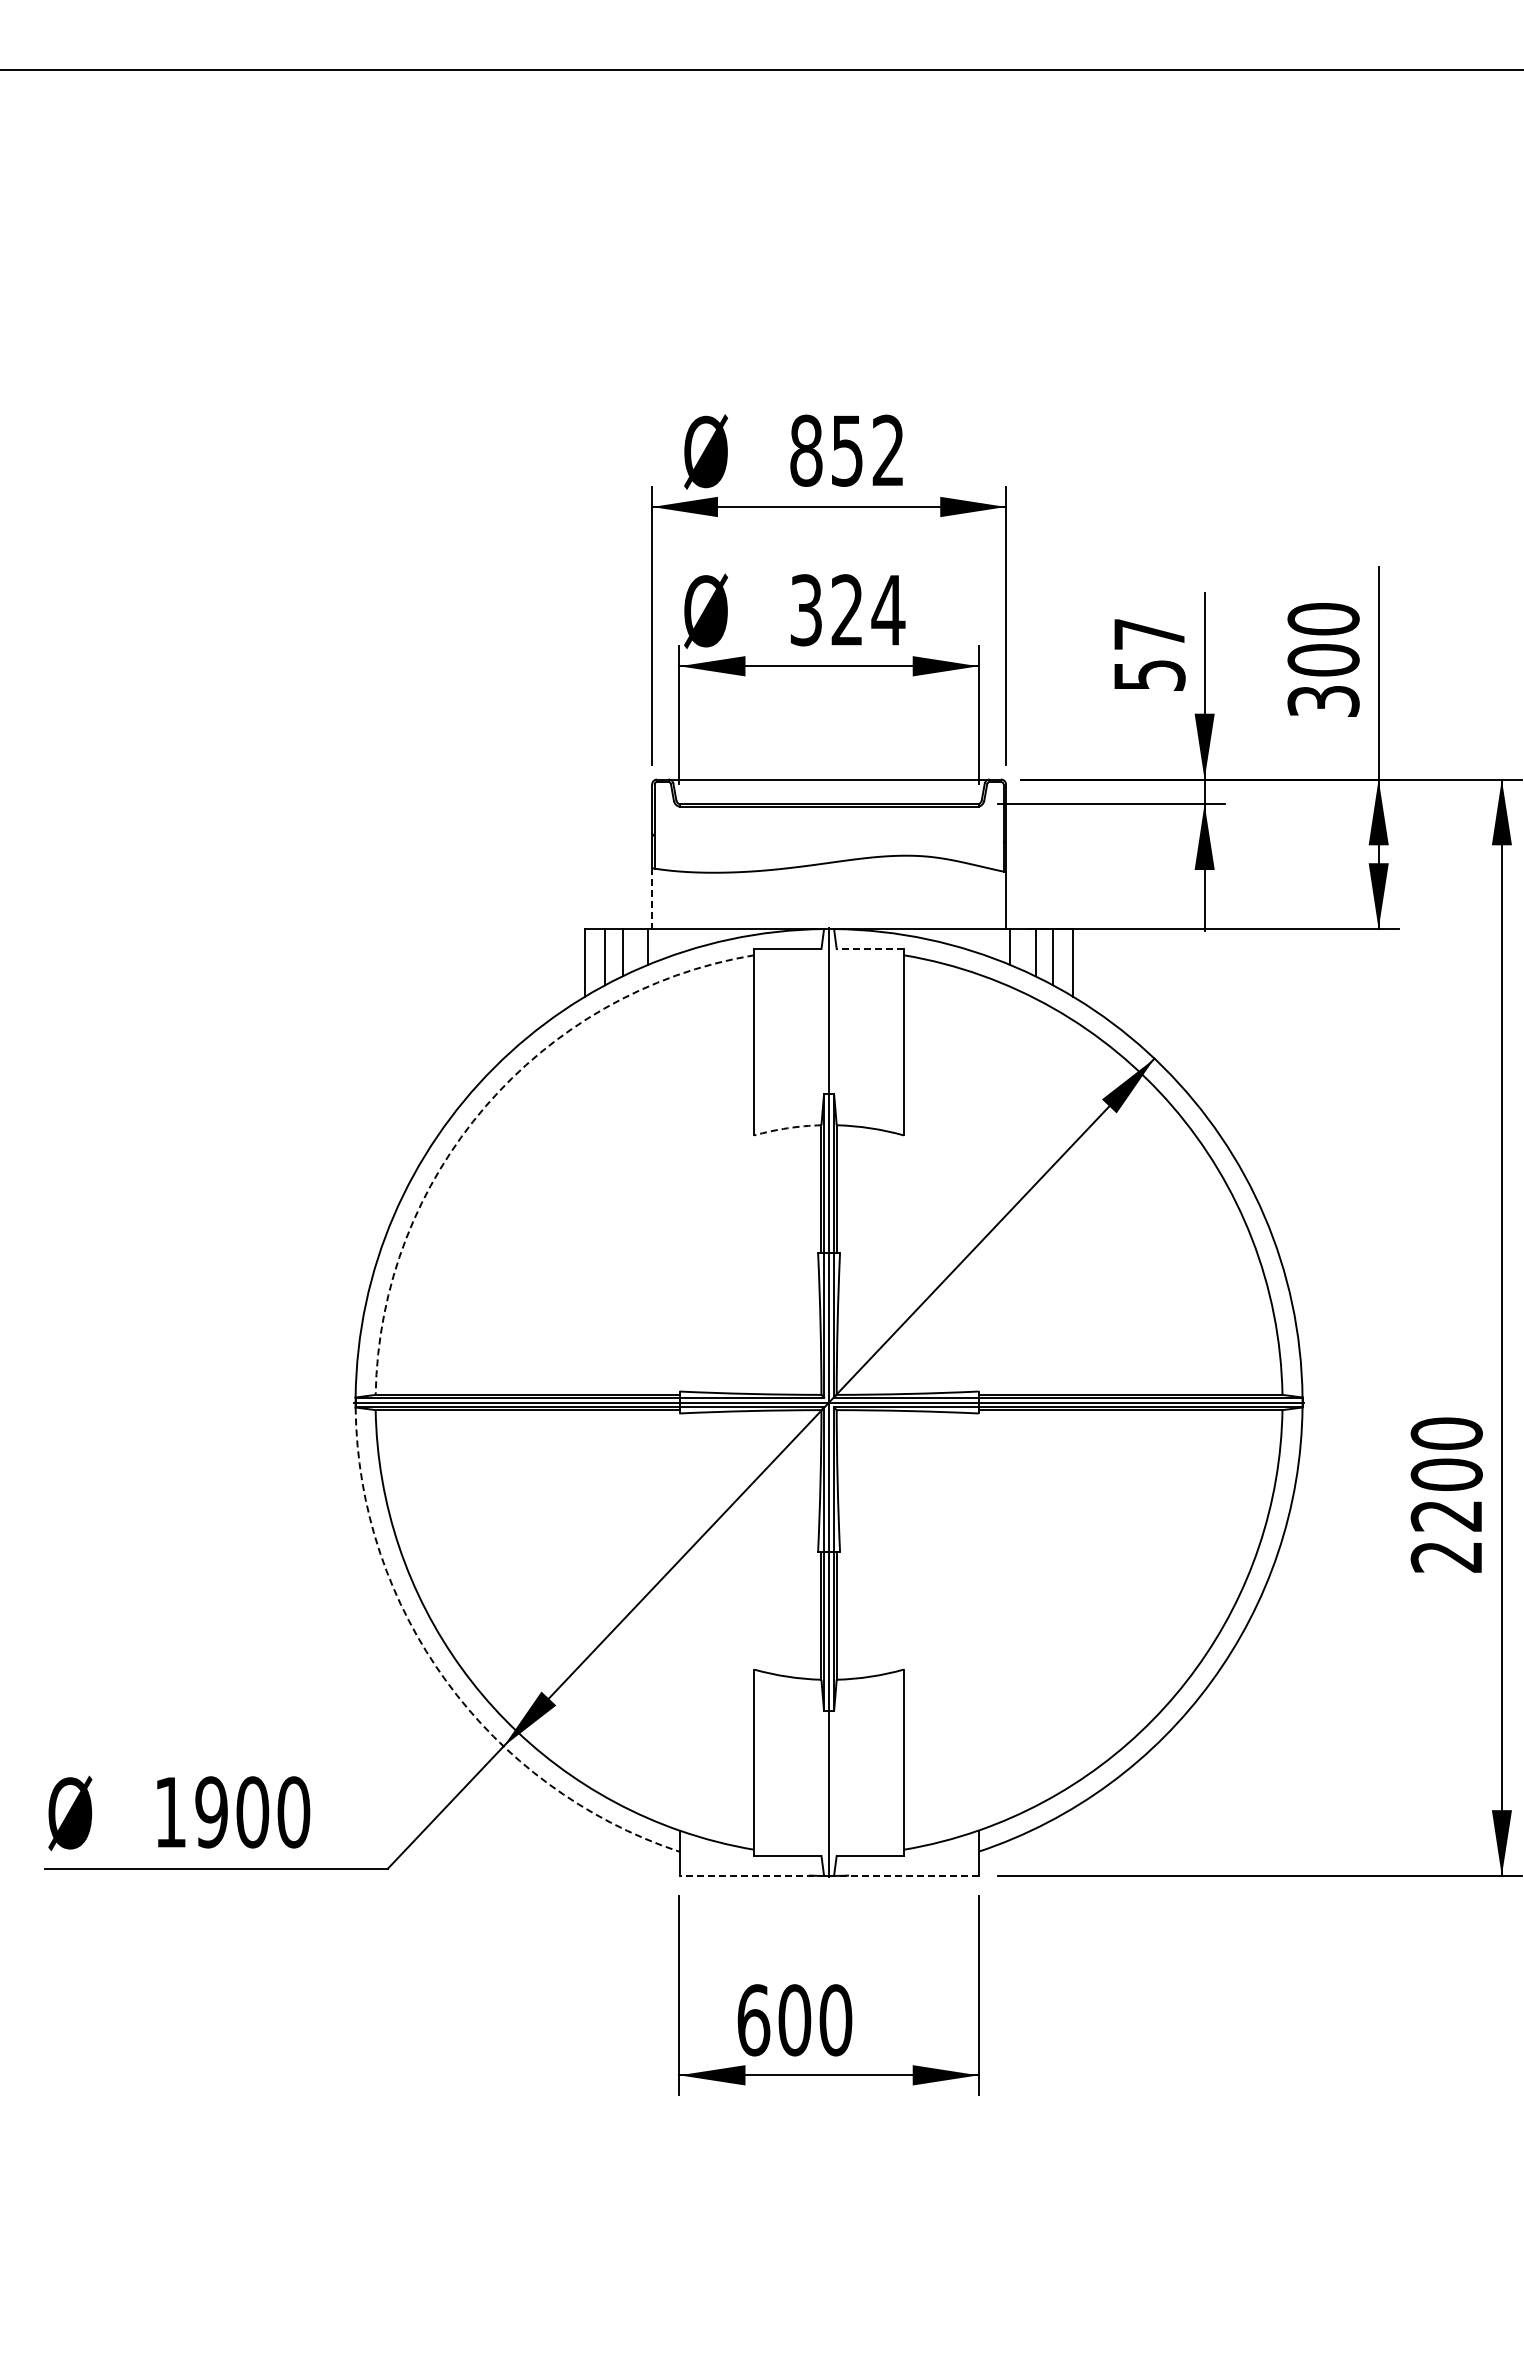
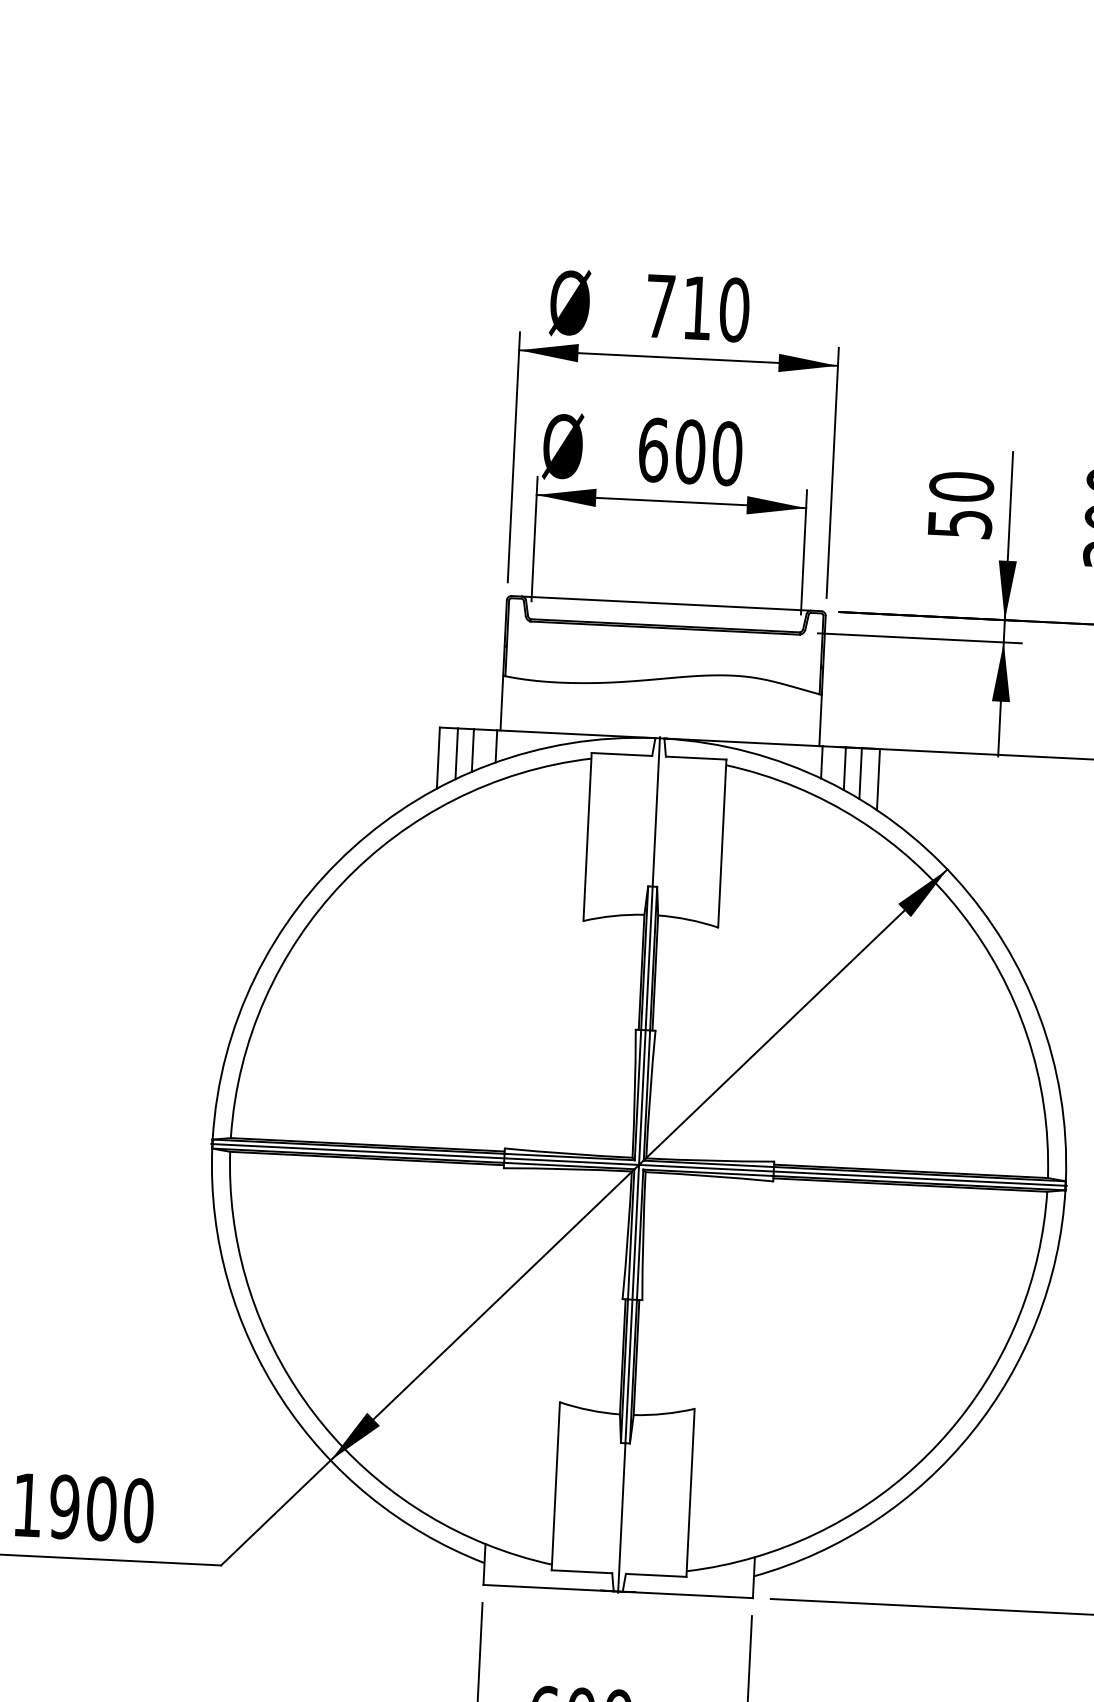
text: (847, 450) -> (697, 307), 852 -> 710
text: (847, 610) -> (690, 452), 324 -> 600
text: (1149, 634) -> (961, 487), 57 -> 50
line: (652, 899) -> (502, 703), dashed -> solid
line: (870, 948) -> (696, 757), dashed -> solid
arc: (485, 1106) -> (342, 883), dashed -> solid
arc: (787, 1128) -> (613, 916), dashed -> solid
arc: (446, 1681) -> (282, 1399), dashed -> solid
line: (829, 1875) -> (618, 1591), dashed -> solid

